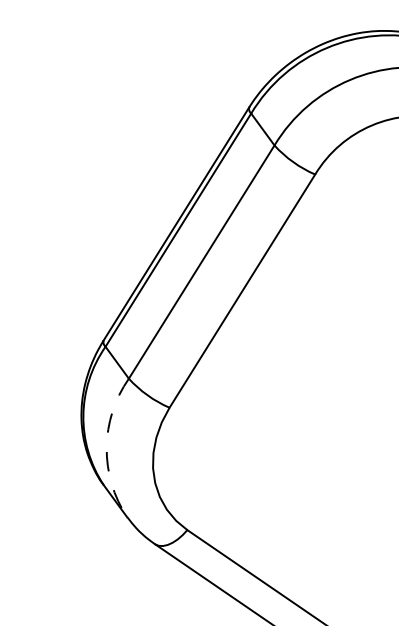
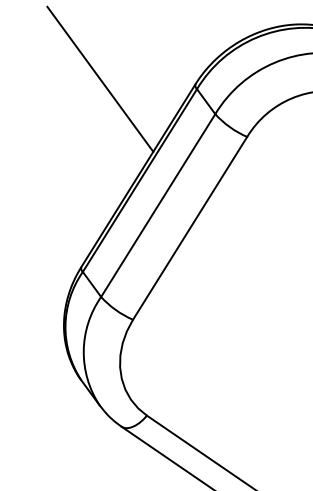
line: (128, 99) -> (100, 78), added
arc: (106, 448) -> (83, 351), dashed -> solid

